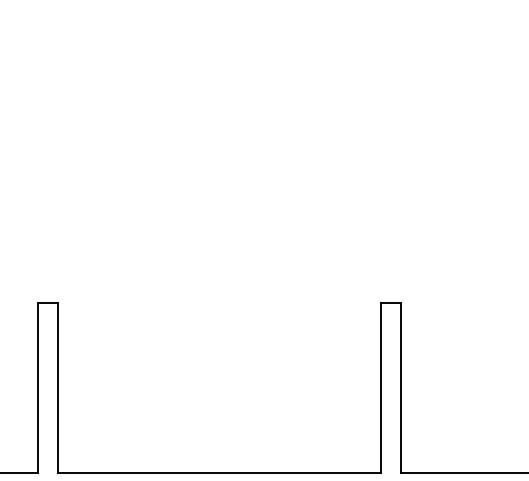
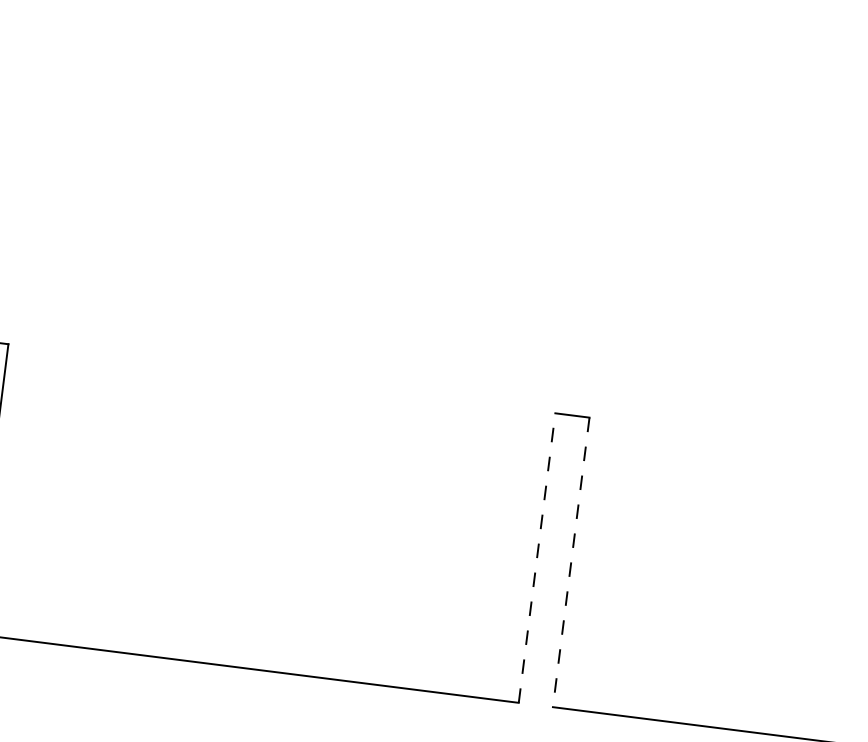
line: (380, 387) -> (537, 557), solid -> dashed
line: (400, 388) -> (570, 563), solid -> dashed

